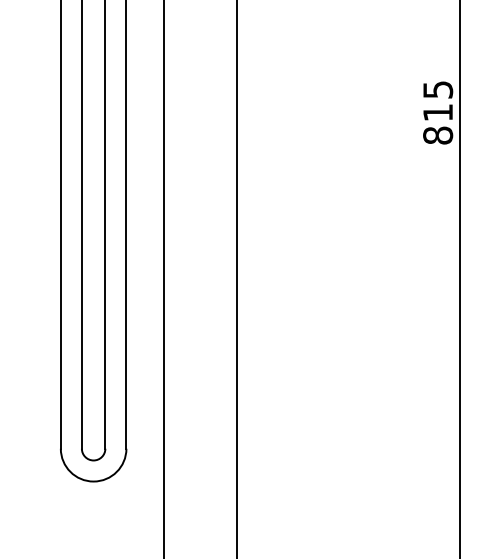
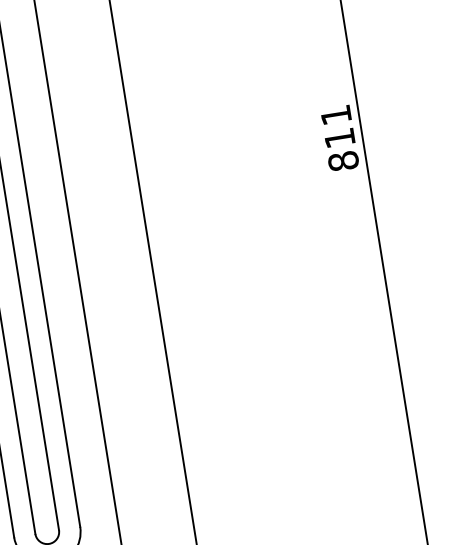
text: (438, 89) -> (336, 114), 815 -> 811

